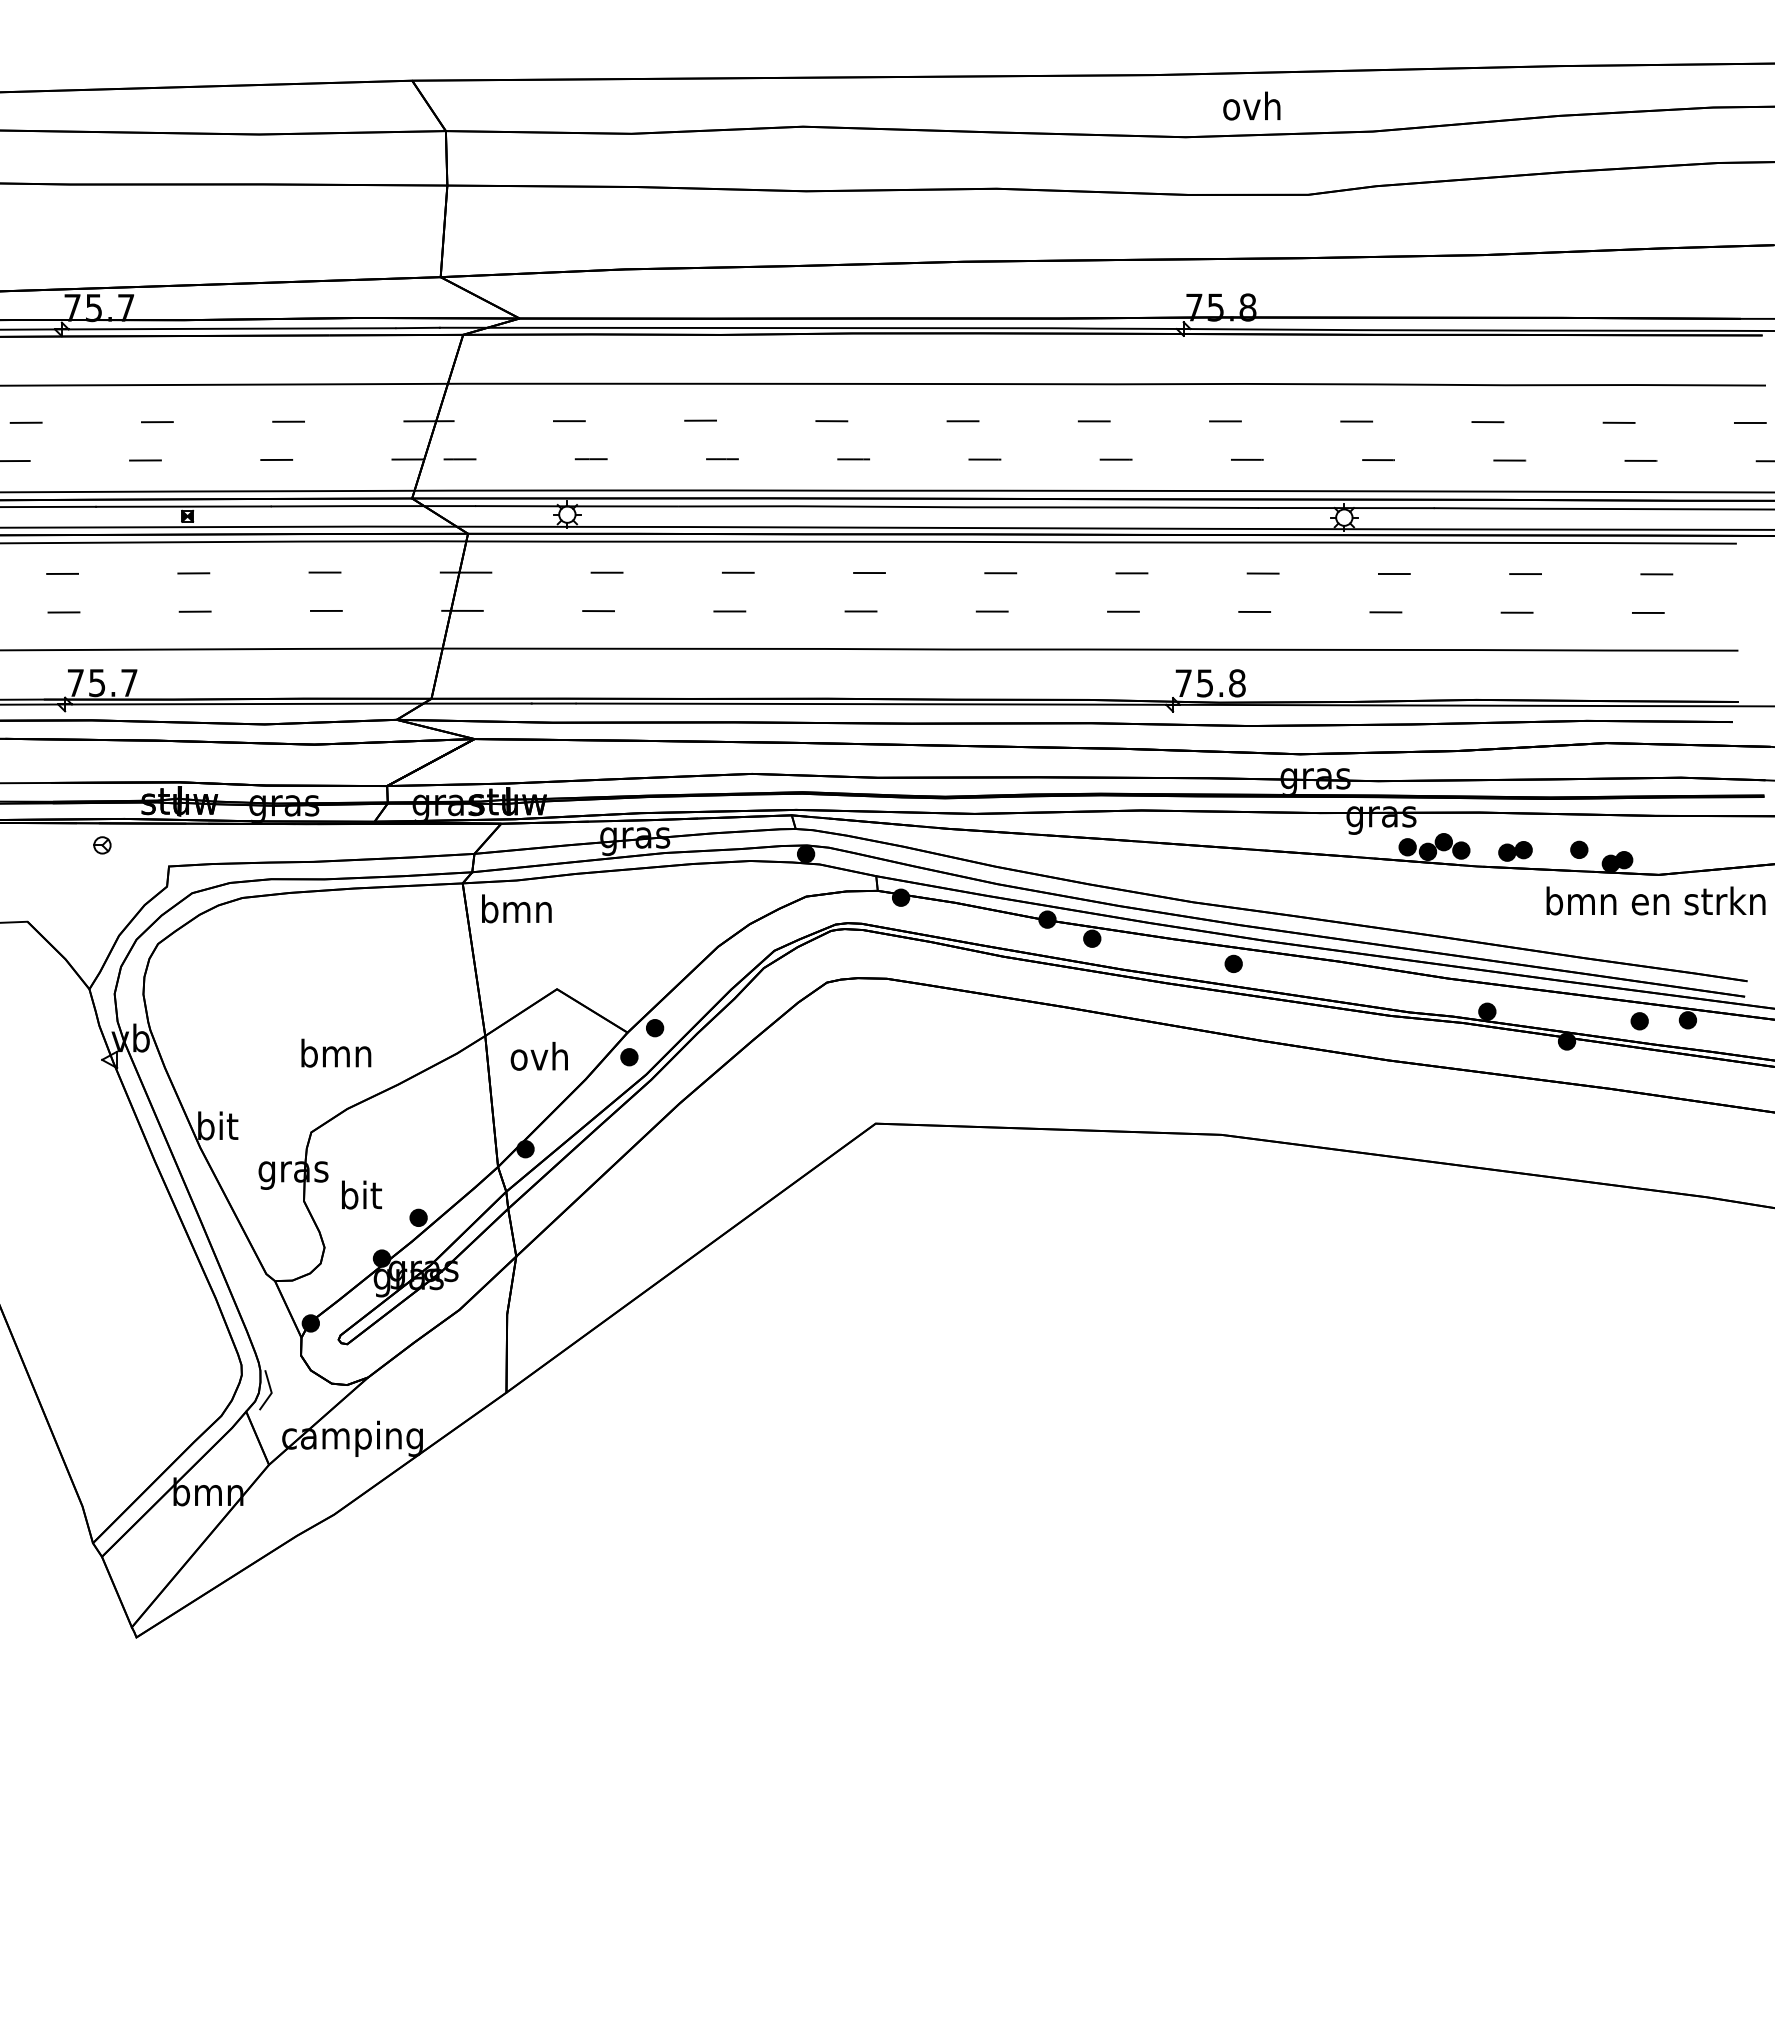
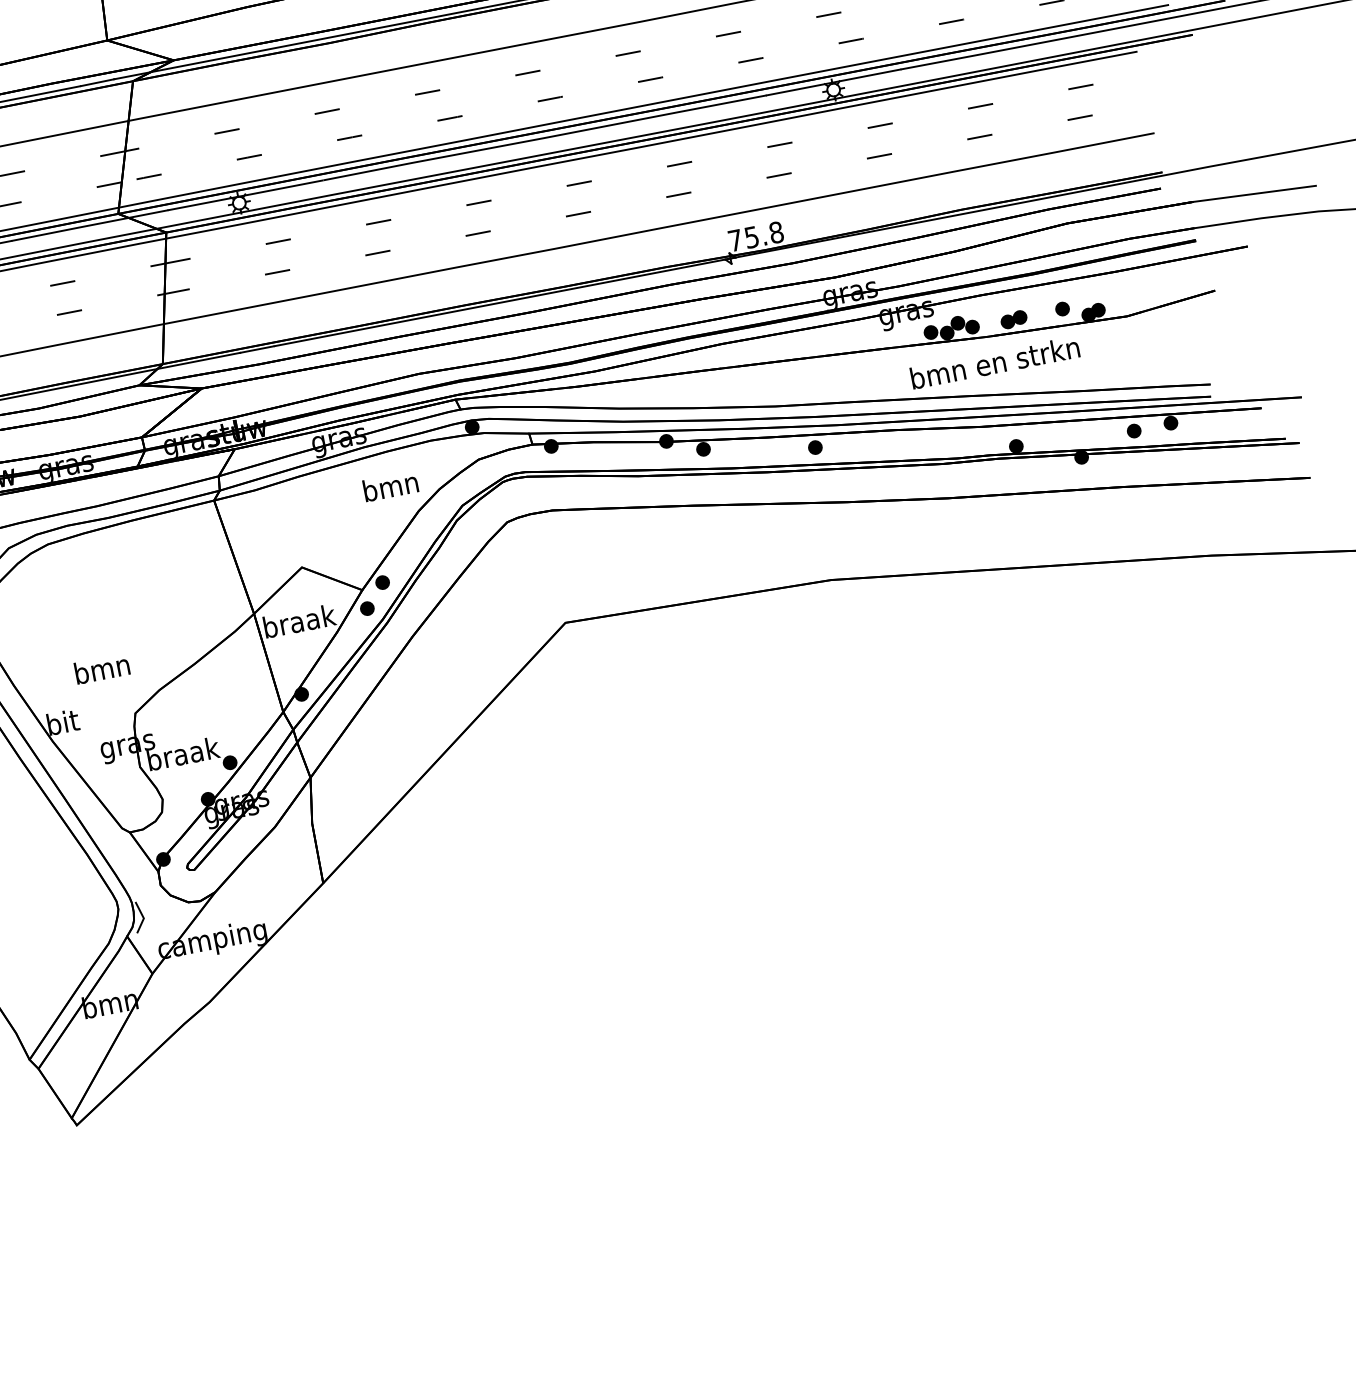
text: (1655, 900) -> (994, 362), moved
text: (516, 908) -> (390, 486), moved
text: (336, 1052) -> (102, 668), moved
text: (540, 1055) -> (299, 620), ovh -> braak
text: (361, 1194) -> (183, 753), bit -> braak

